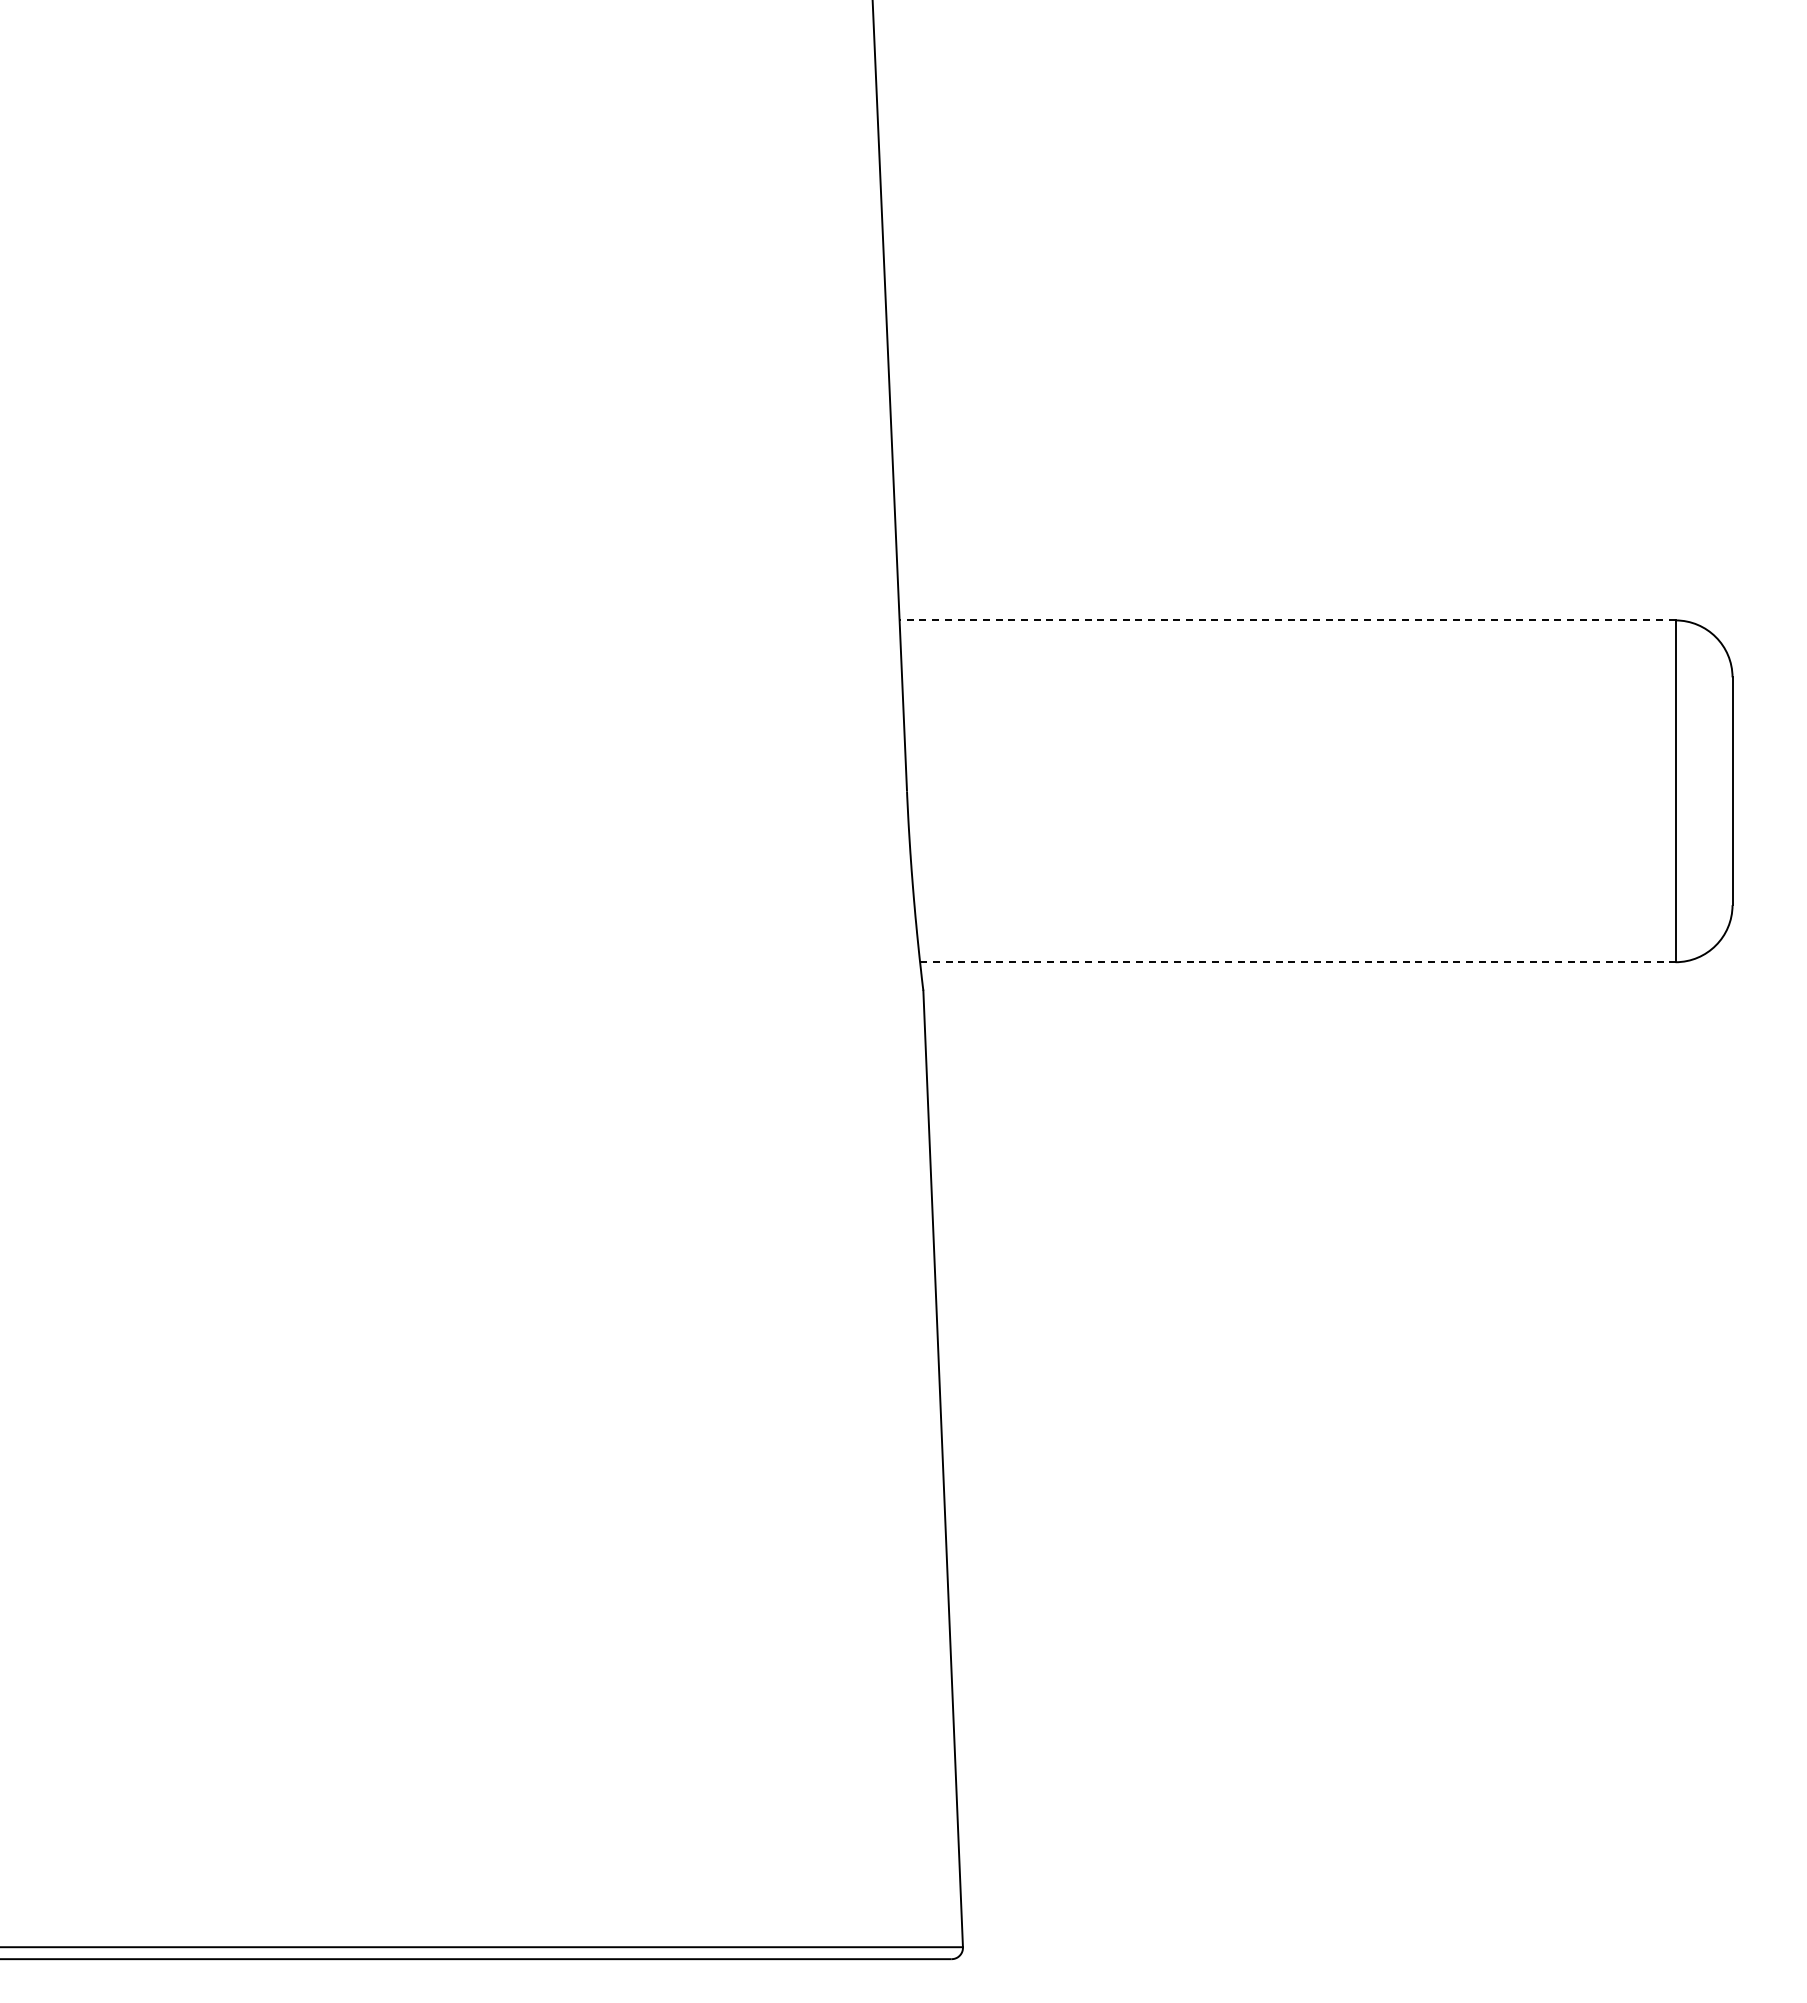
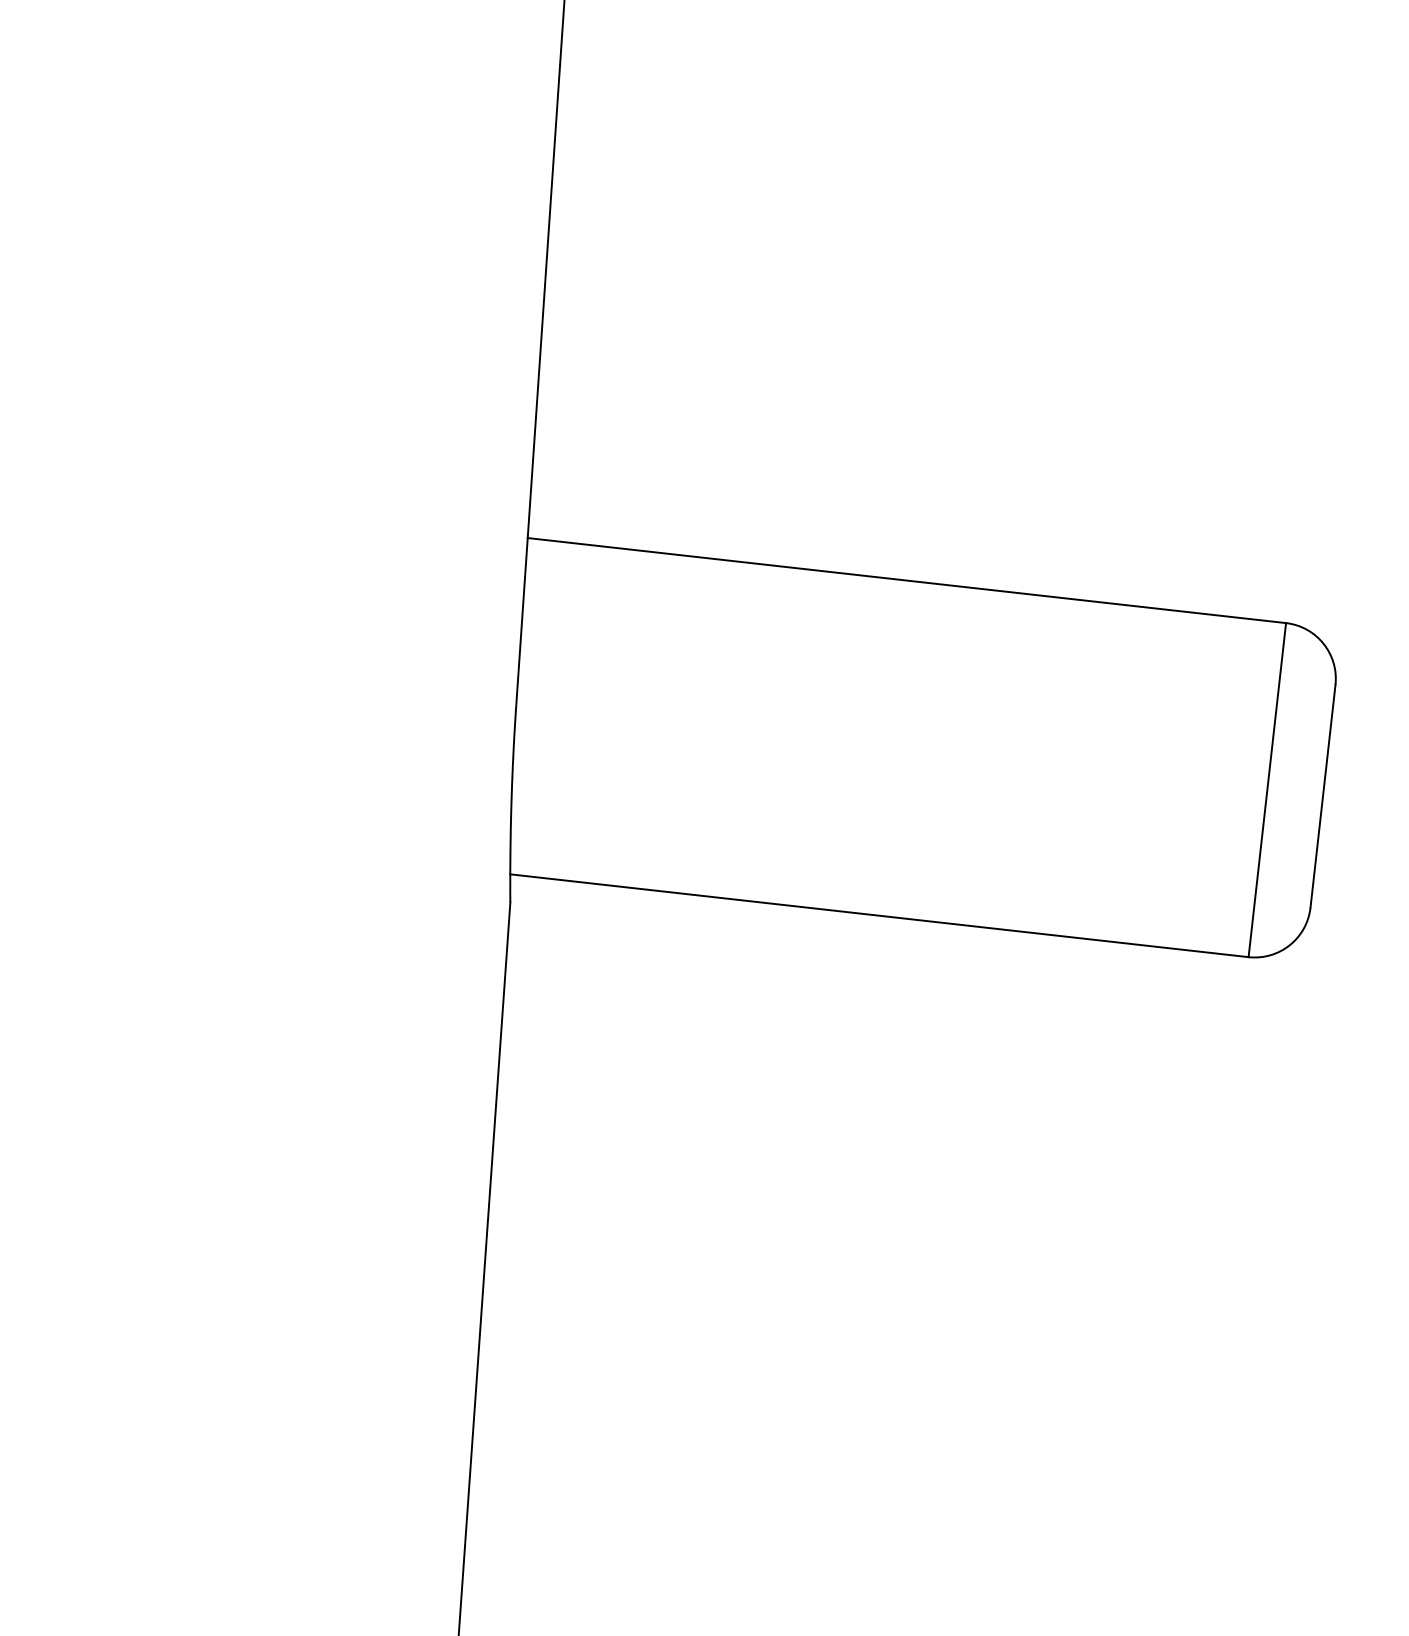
line: (1287, 620) -> (906, 580), dashed -> solid
line: (1297, 962) -> (879, 915), dashed -> solid

